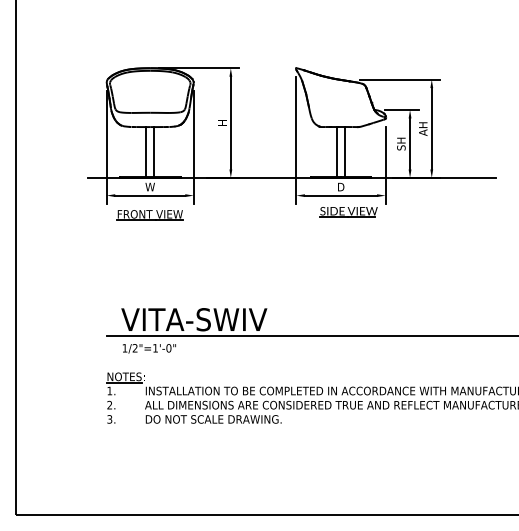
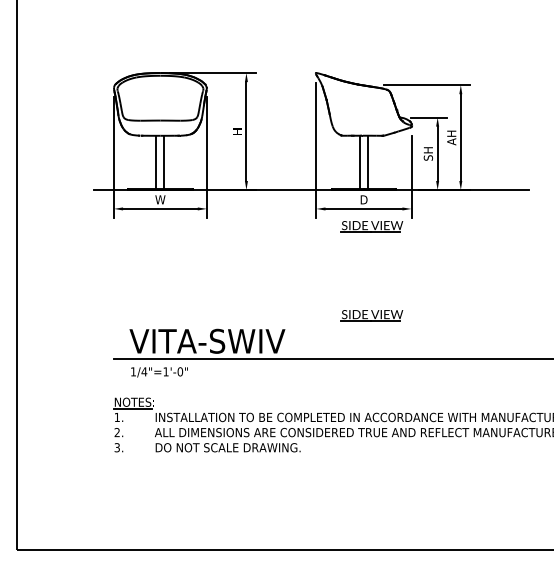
part: (150, 214) -> (160, 229), removed
part: (348, 295) -> (371, 315), added
text: (135, 347) -> (144, 371), 1/2"=1'-0" -> 1/4"=1'-0"

